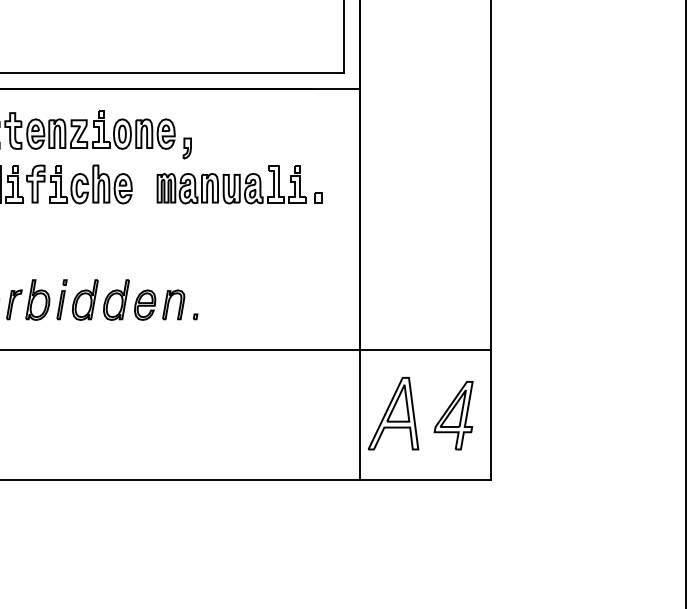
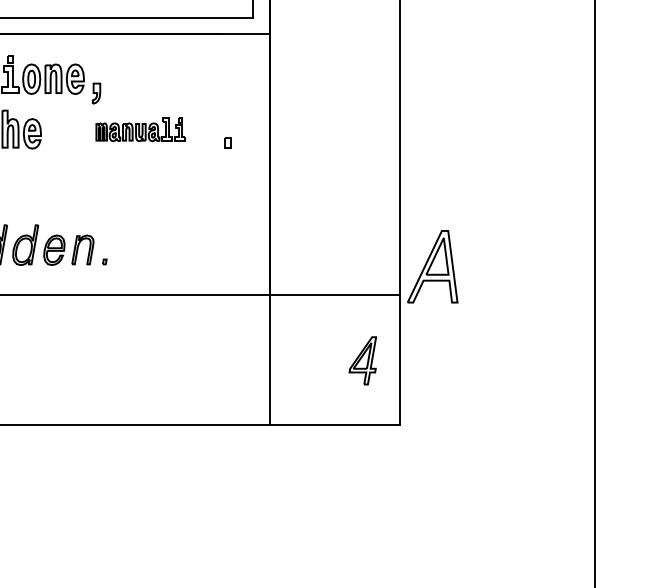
part: (231, 184) -> (140, 129), size x0.6
part: (393, 413) -> (432, 266), moved
part: (453, 415) -> (362, 360), size x0.7

